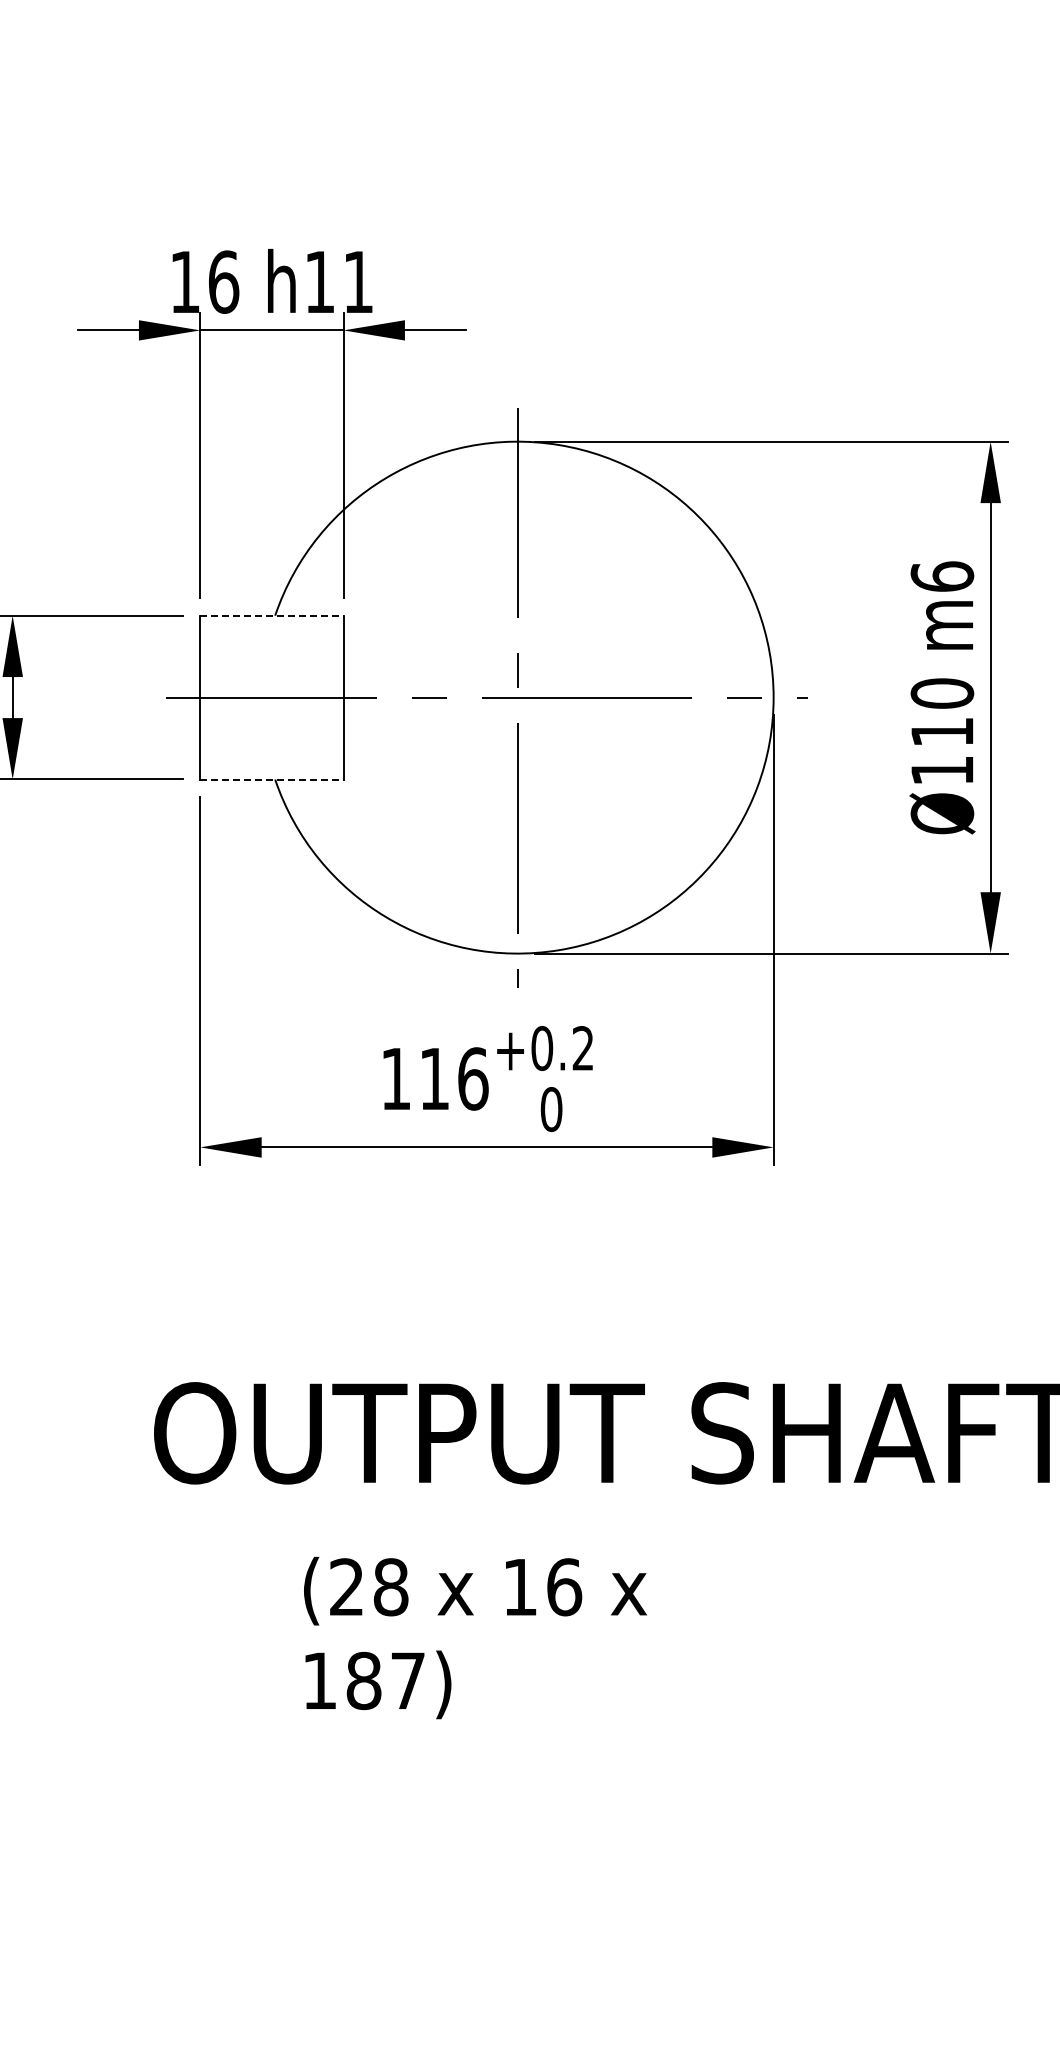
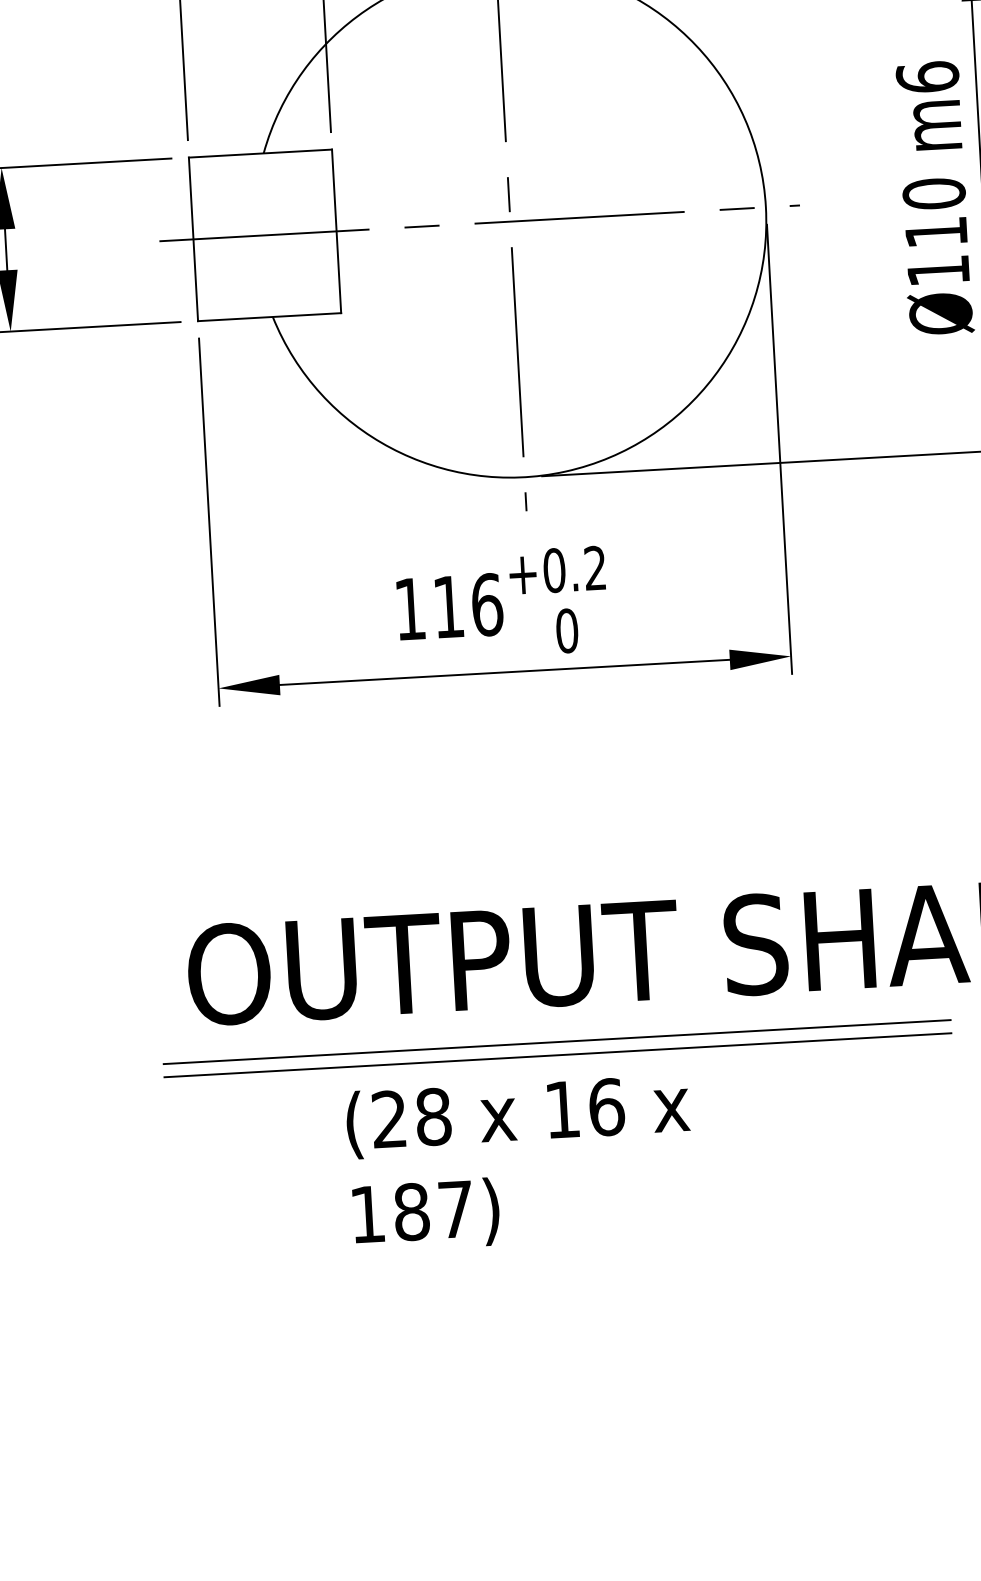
line: (271, 615) -> (259, 153), dashed -> solid
line: (271, 779) -> (269, 317), dashed -> solid
line: (518, 1519) -> (557, 1042), added
line: (518, 1532) -> (557, 1055), added

